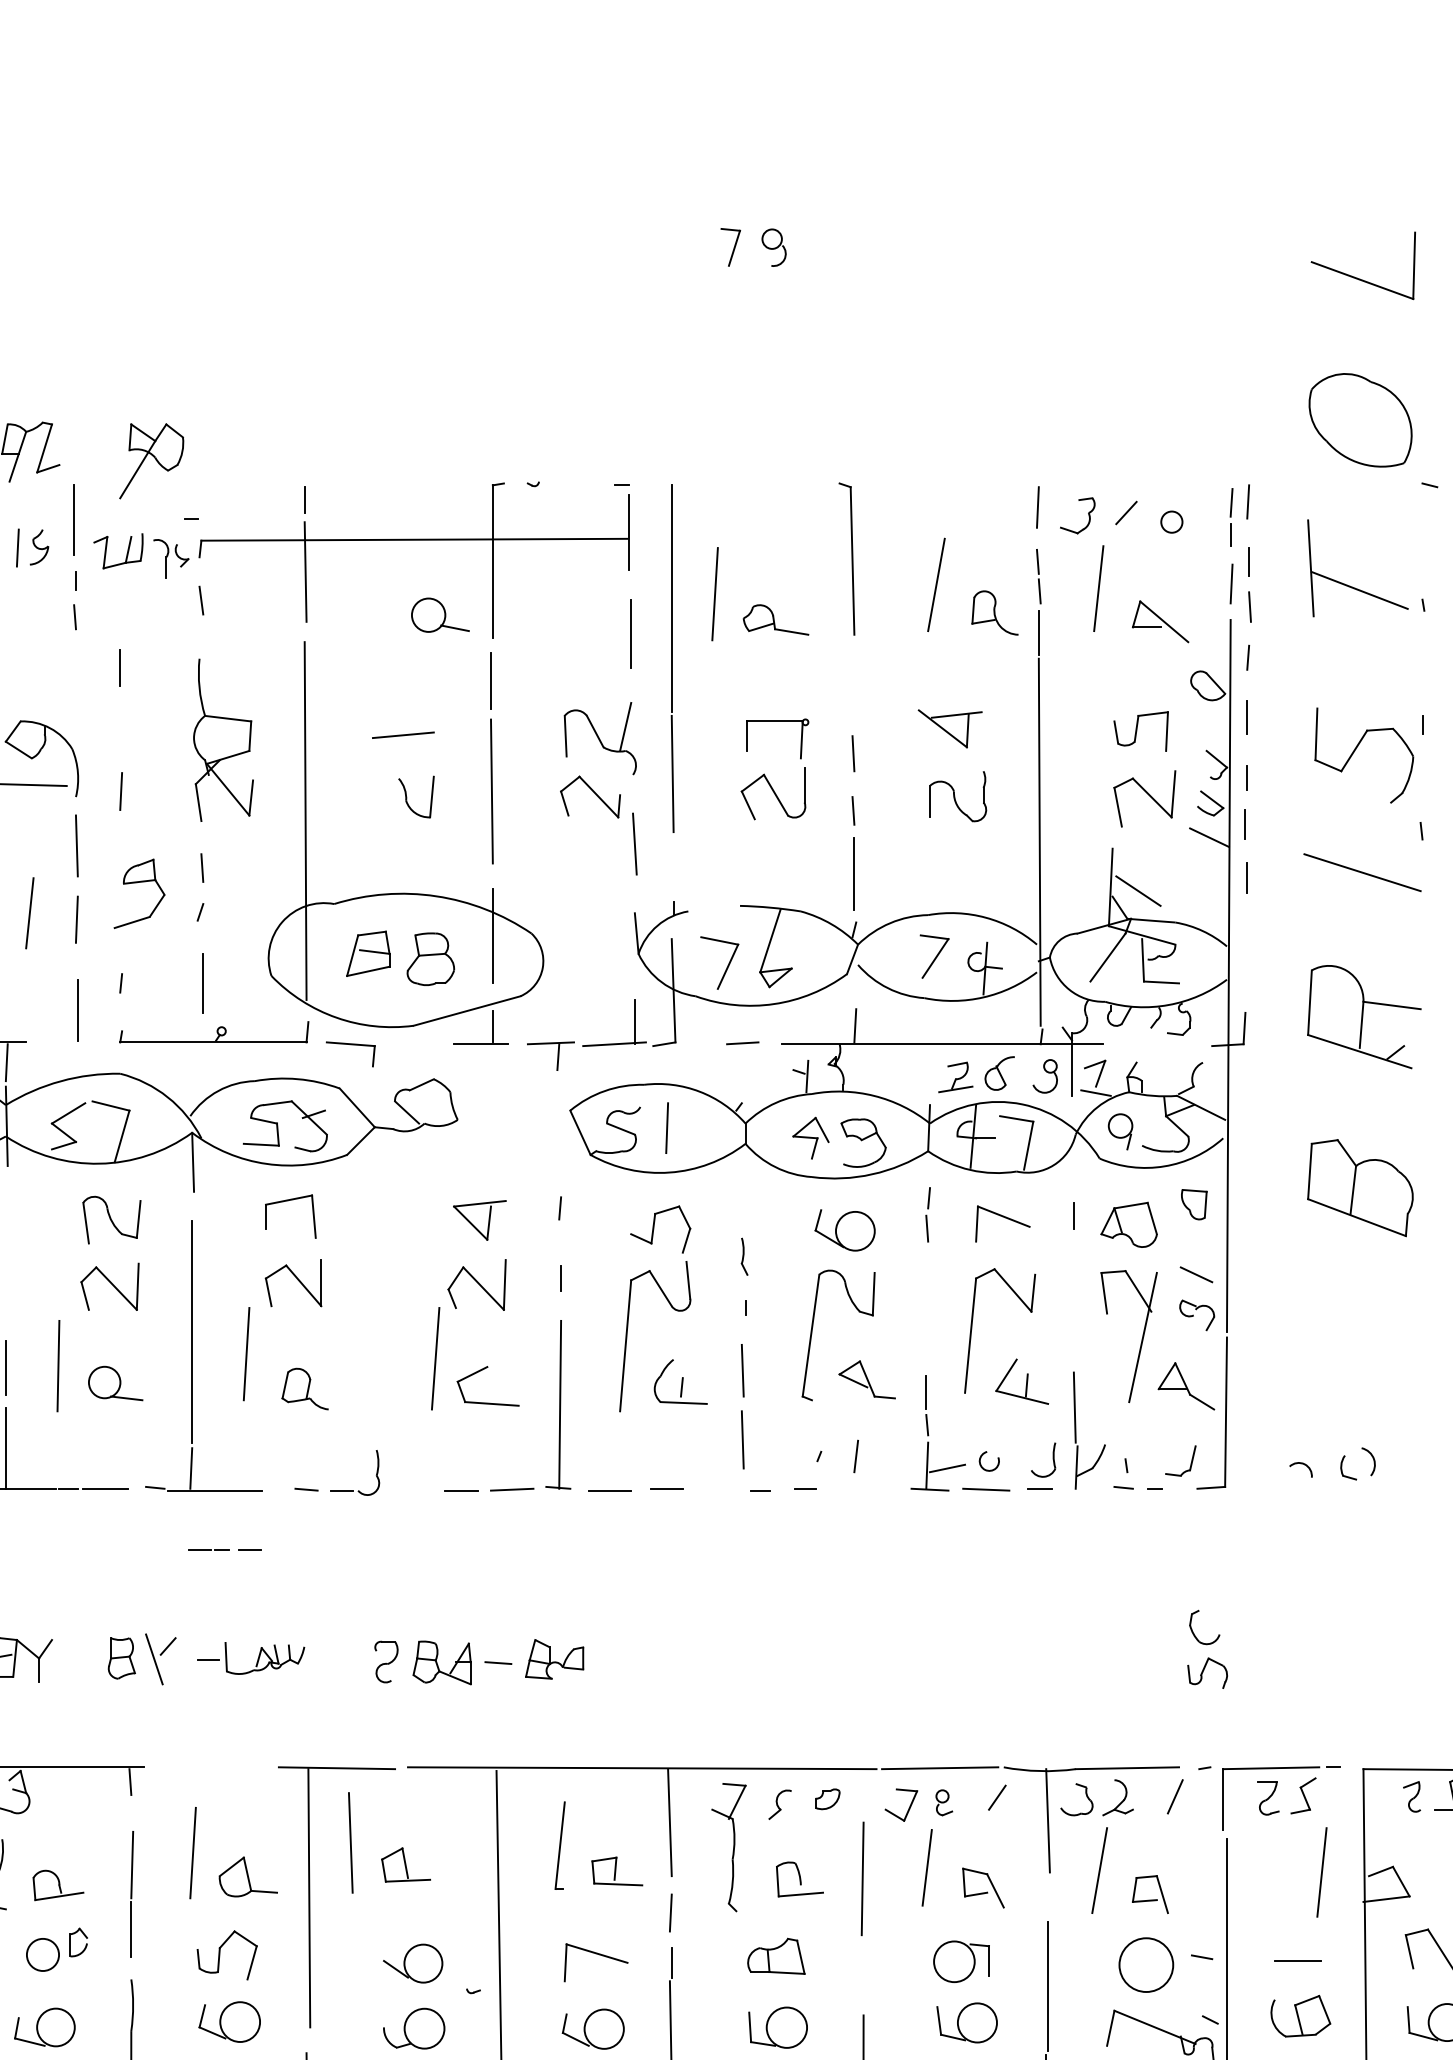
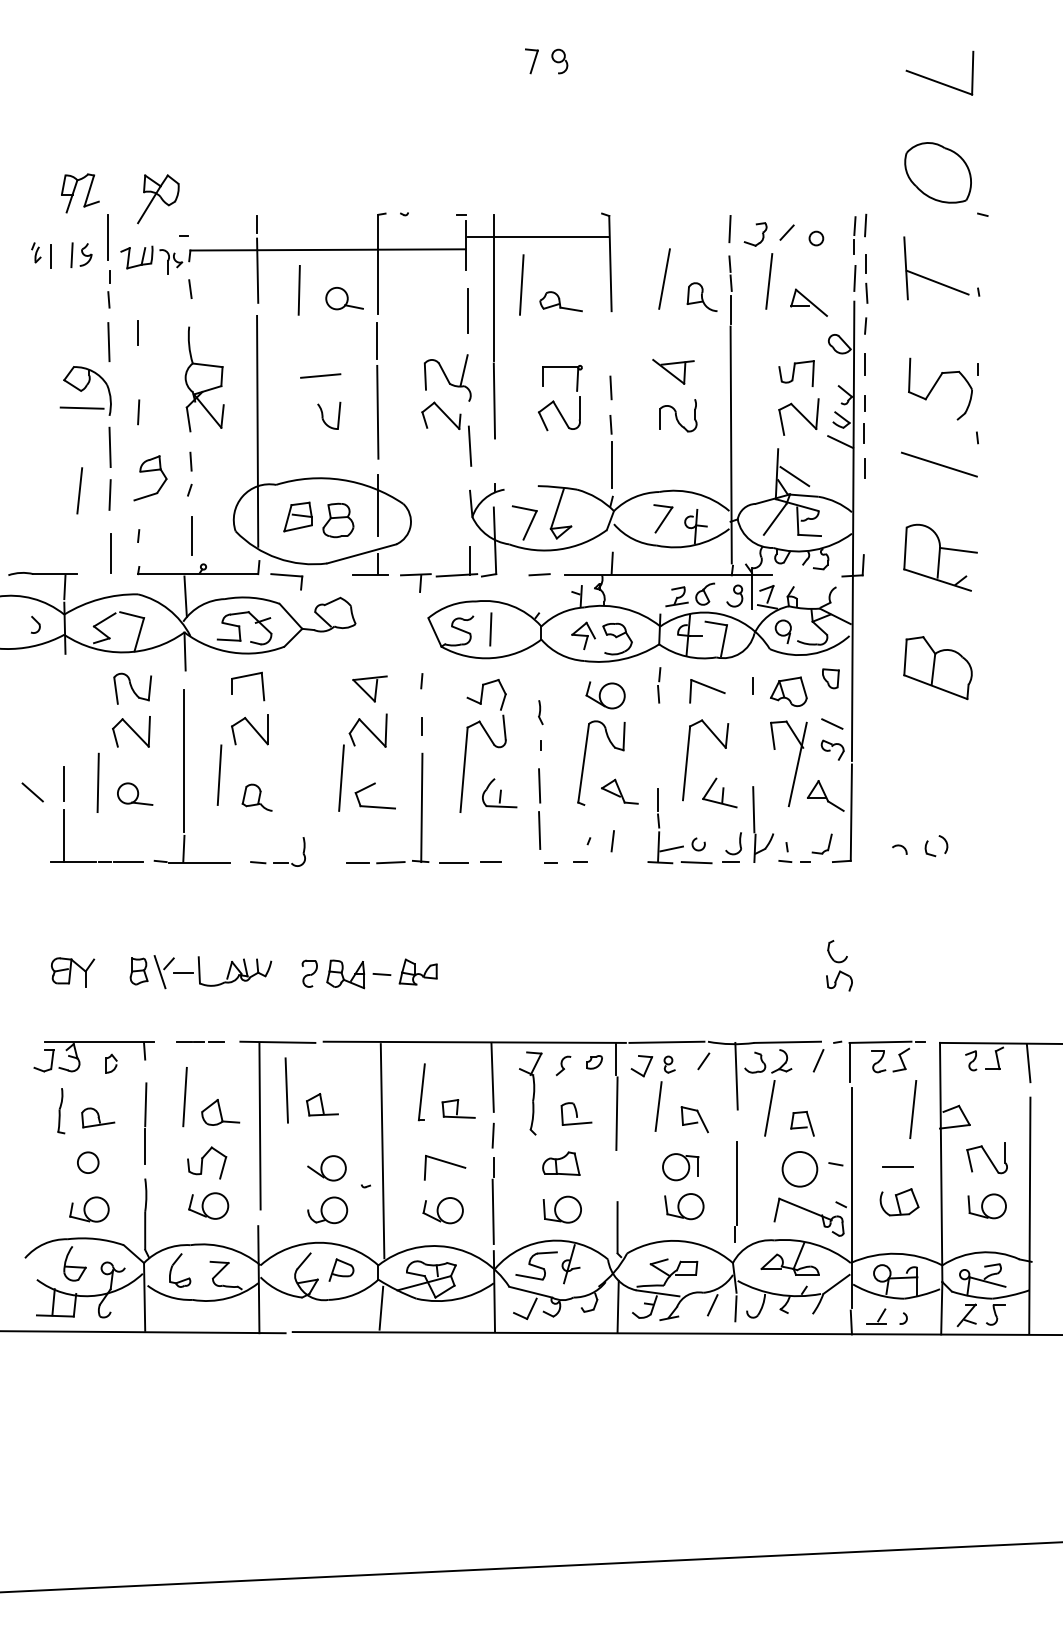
line: (741, 520) -> (538, 237), added
line: (368, 601) -> (298, 289), added
line: (74, 683) -> (108, 342), added
line: (193, 1077) -> (185, 596), added
line: (224, 1549) -> (200, 1041), moved
part: (251, 1658) -> (222, 971), size x1.43
line: (861, 1794) -> (616, 1059), added
part: (79, 1942) -> (111, 1063), moved

